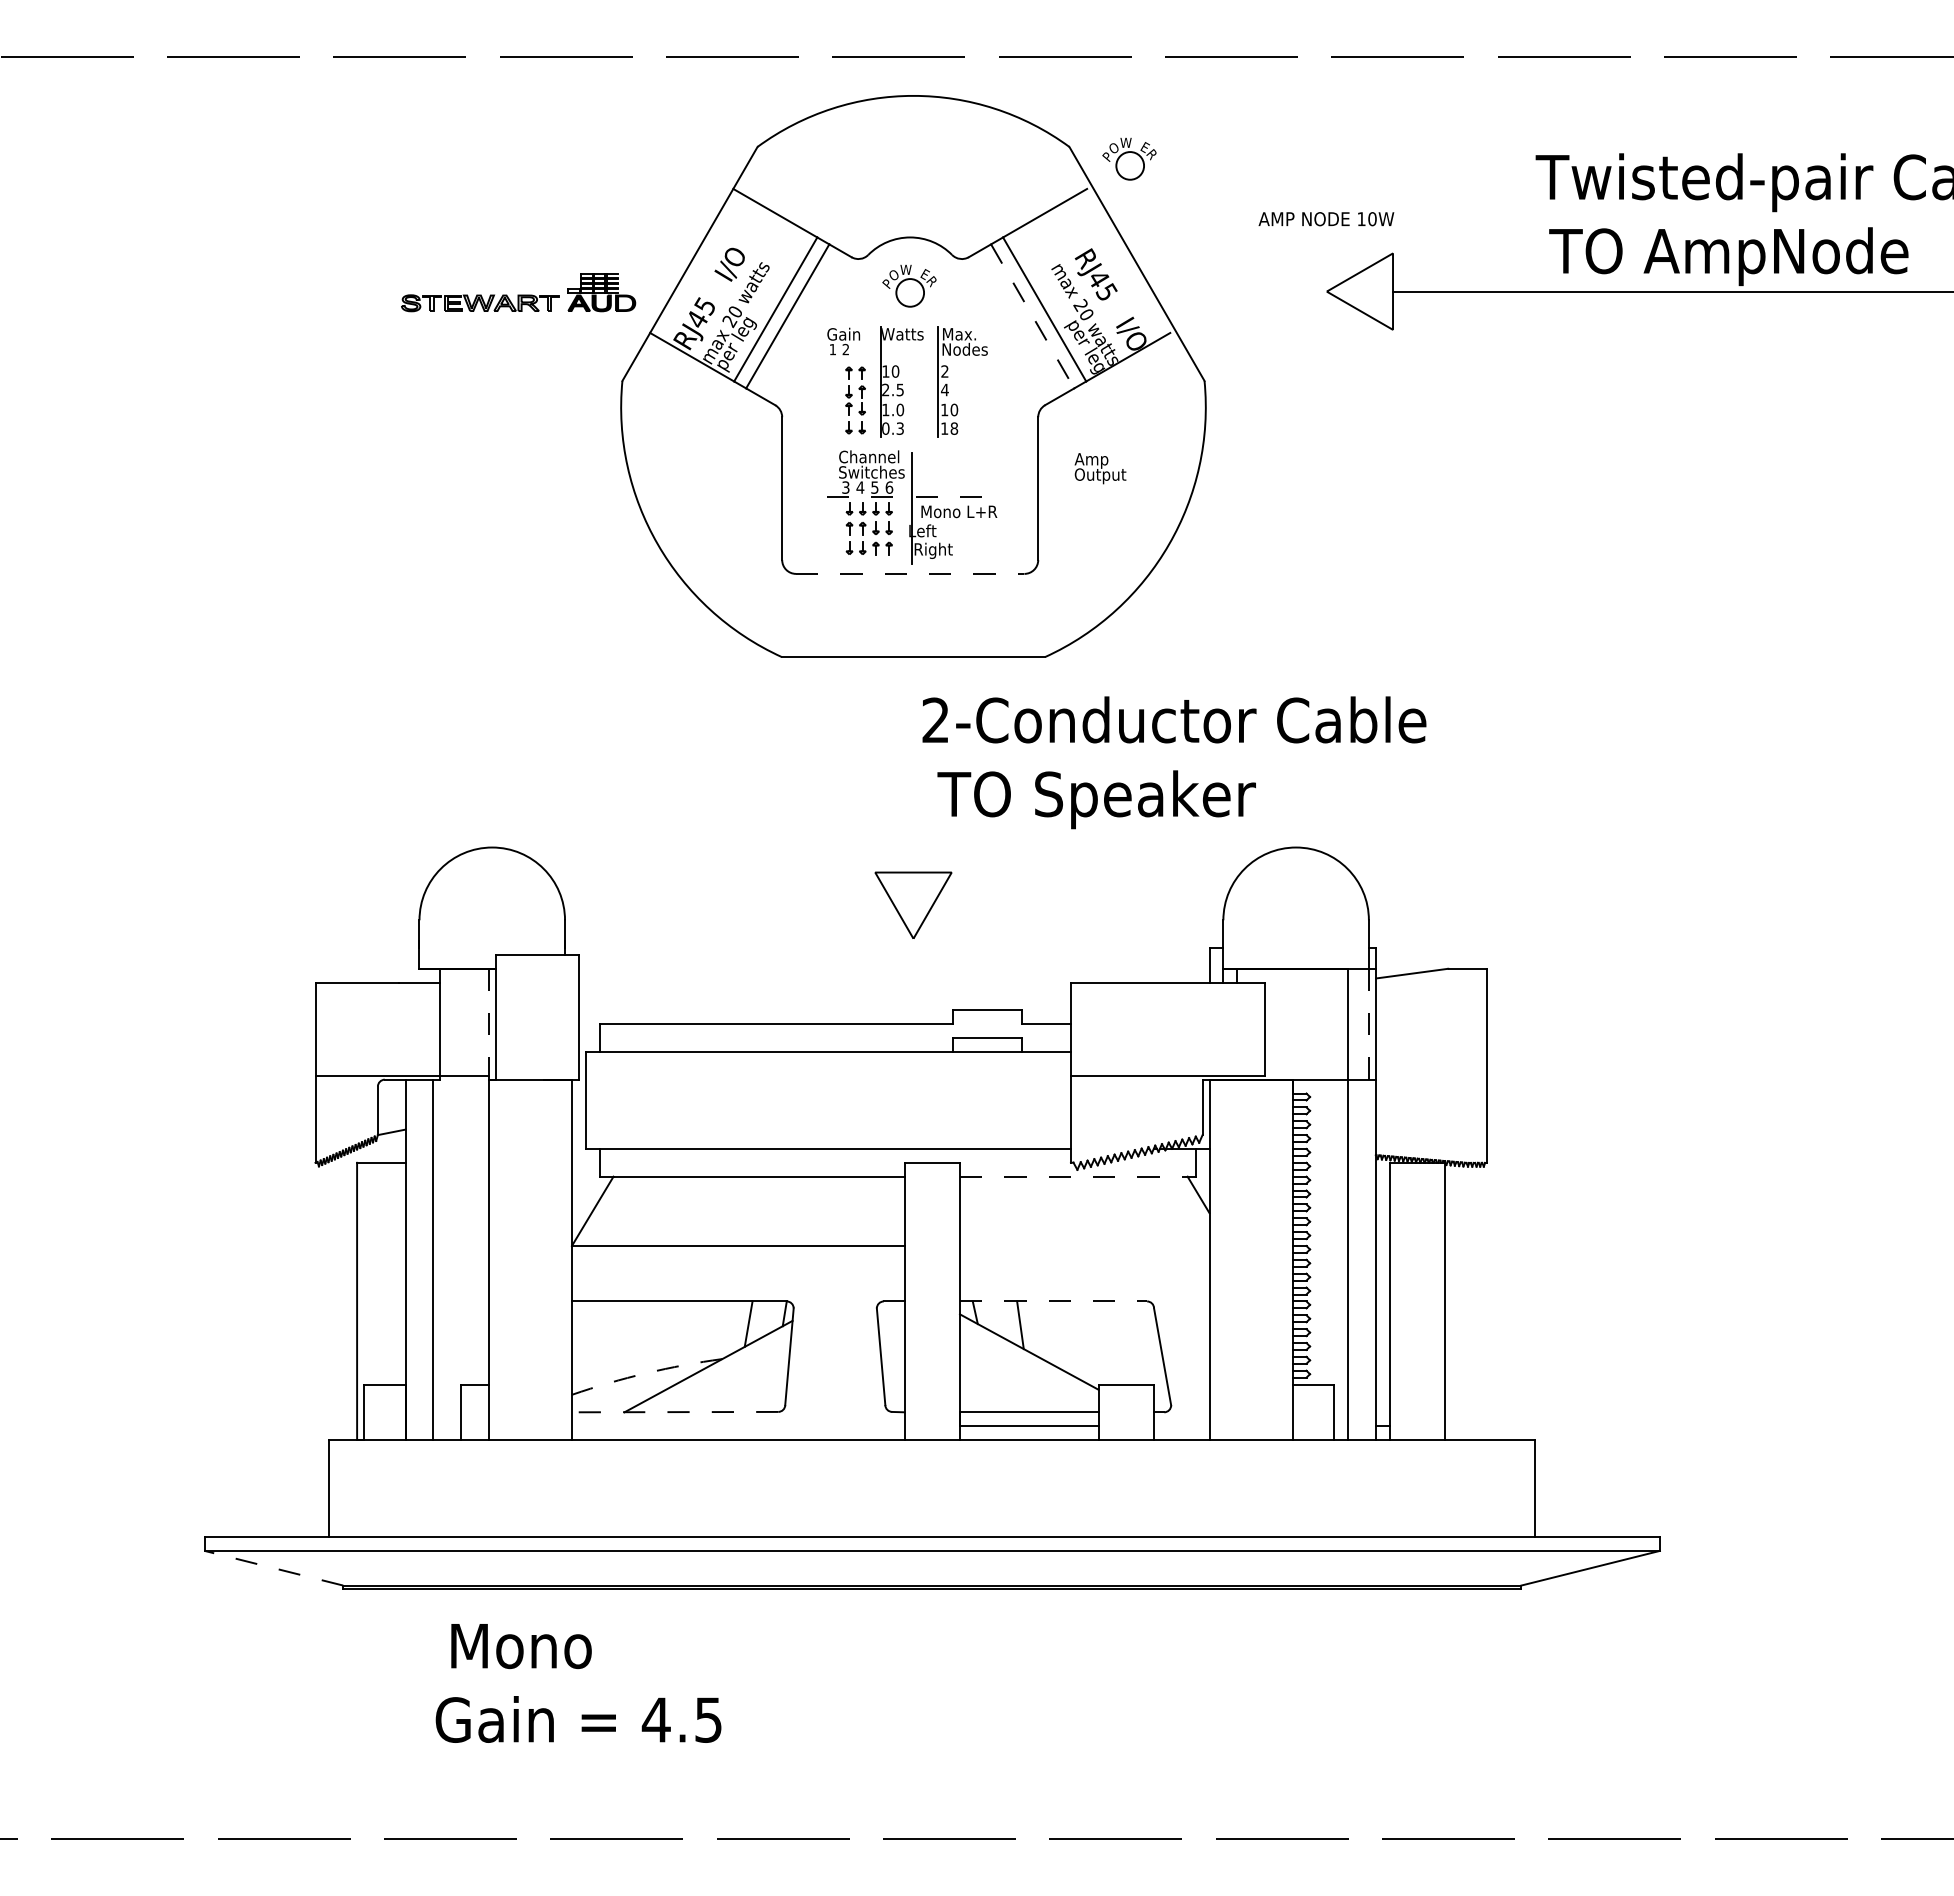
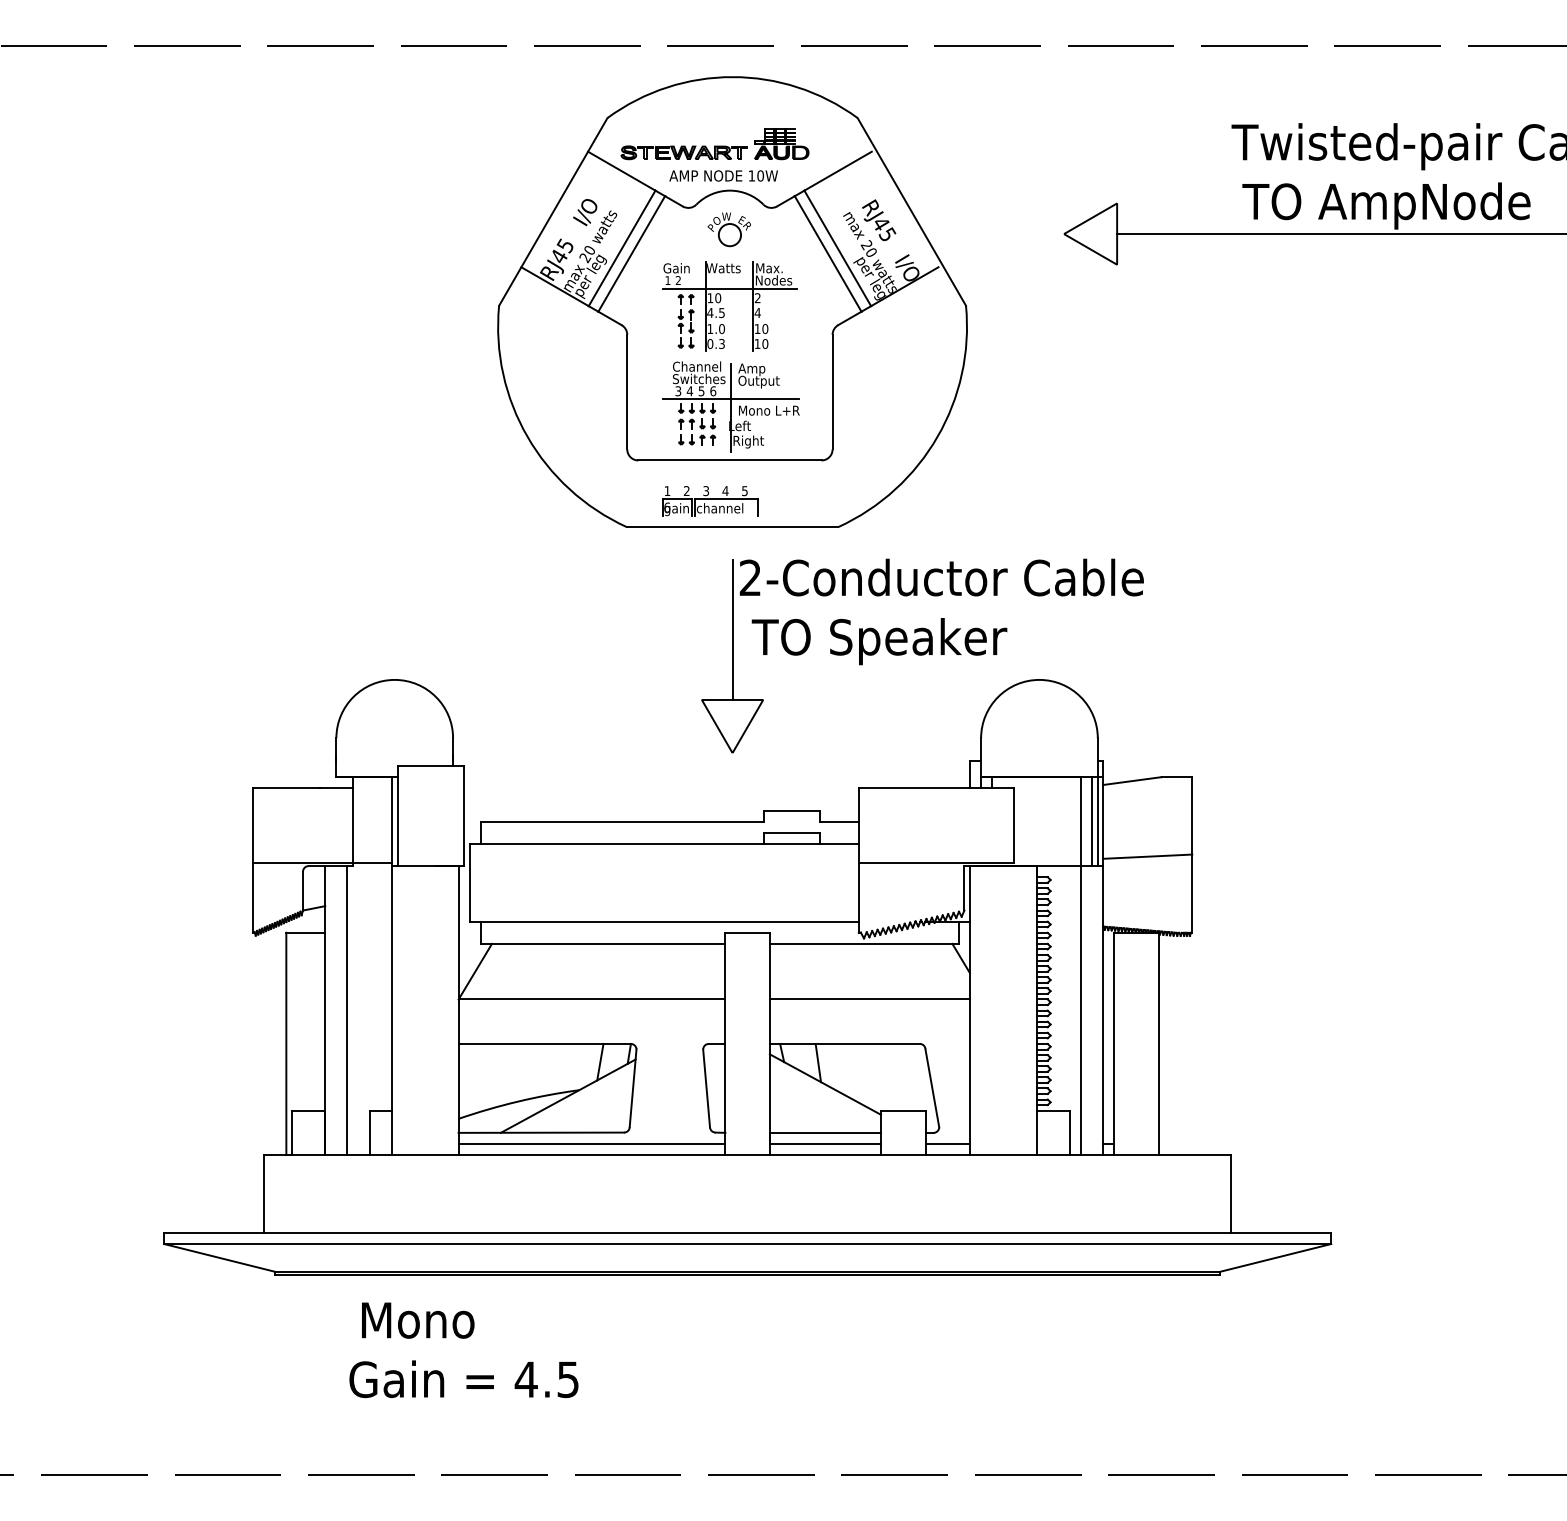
part: (1129, 158) -> (905, 127), removed
text: (1326, 219) -> (723, 176), moved
part: (518, 292) -> (714, 144), moved
line: (1032, 316) -> (828, 254), dashed -> solid
line: (909, 359) -> (729, 288), added
text: (885, 389) -> (710, 312), 2.5 -> 4.5
text: (954, 428) -> (765, 343), 18 -> 10
text: (1100, 468) -> (759, 375), moved
line: (911, 497) -> (730, 399), dashed -> solid
line: (910, 573) -> (730, 460), dashed -> solid
part: (885, 624) -> (710, 501), added
line: (913, 785) -> (732, 630), added
line: (488, 1023) -> (391, 821), dashed -> solid
line: (1361, 1023) -> (1091, 821), added
line: (1368, 1024) -> (1097, 821), dashed -> solid
line: (1430, 1067) -> (1147, 856), added
line: (1073, 1176) -> (860, 943), dashed -> solid
line: (1084, 1245) -> (869, 999), added
line: (1053, 1301) -> (844, 1044), dashed -> solid
arc: (646, 1373) -> (518, 1101), dashed -> solid
line: (674, 1412) -> (540, 1133), dashed -> solid
line: (737, 1426) -> (591, 1144), added
line: (1181, 1426) -> (947, 1144), added
line: (273, 1568) -> (219, 1258), dashed -> solid

